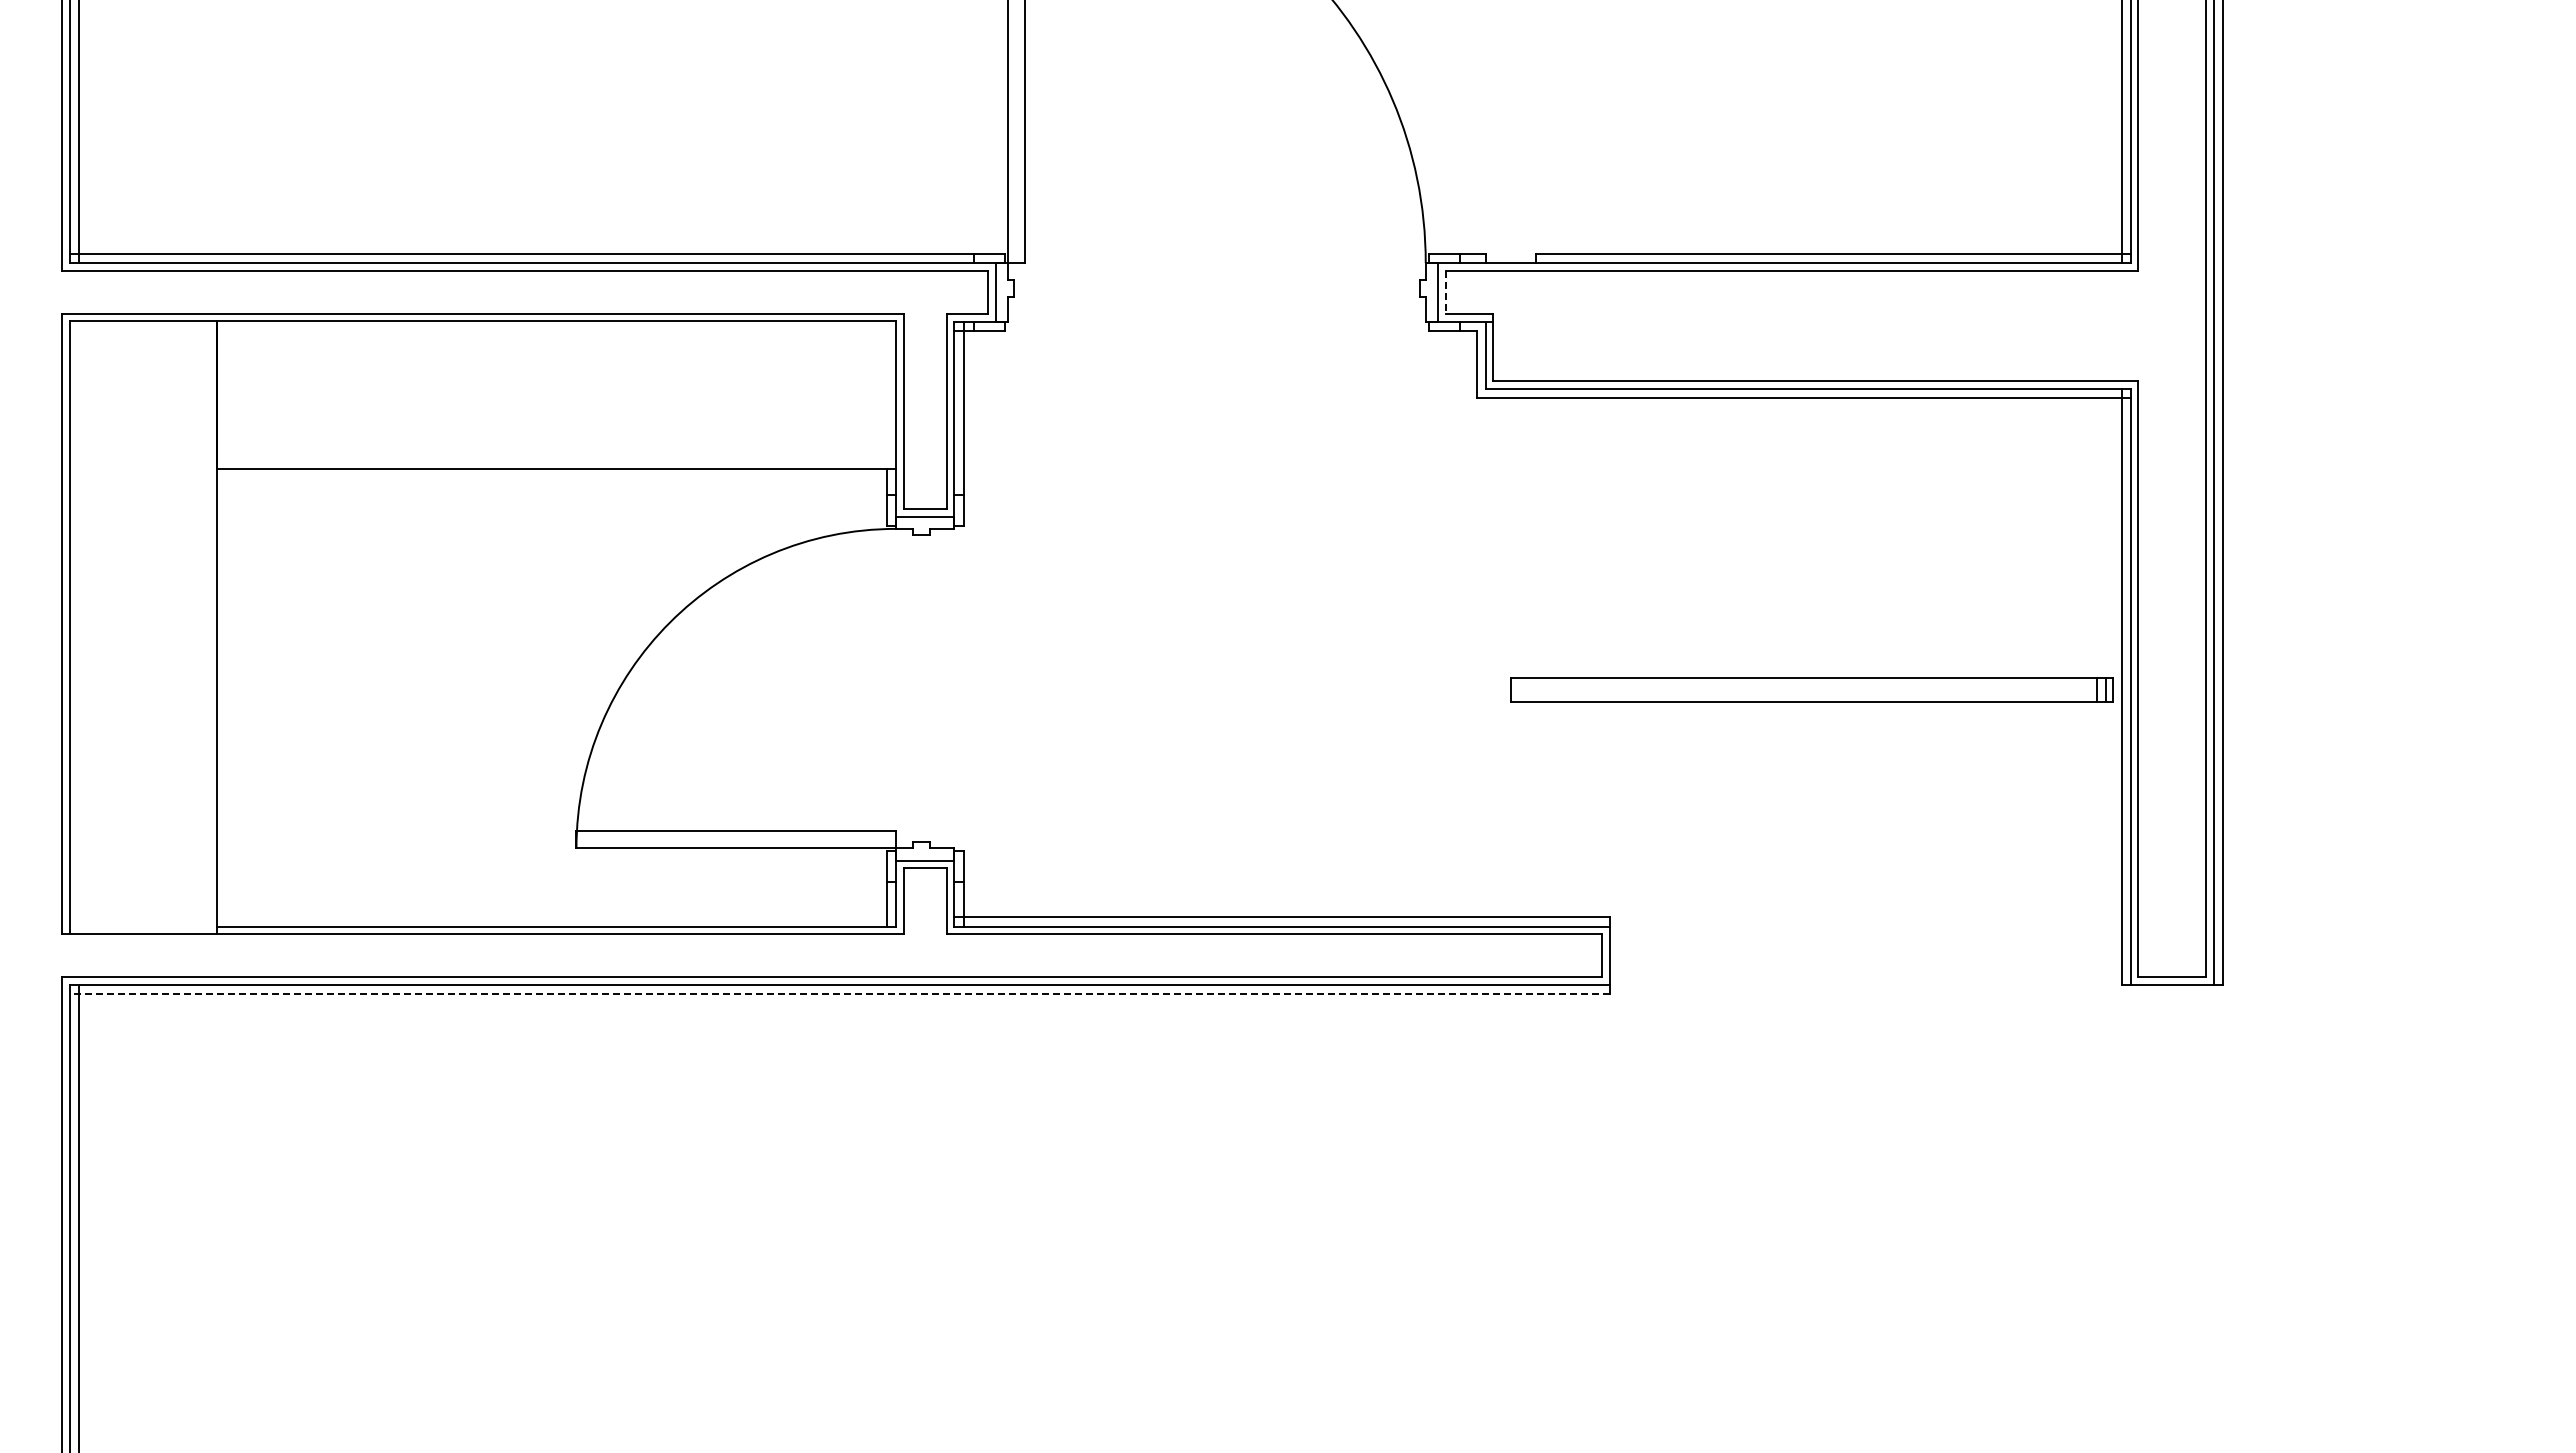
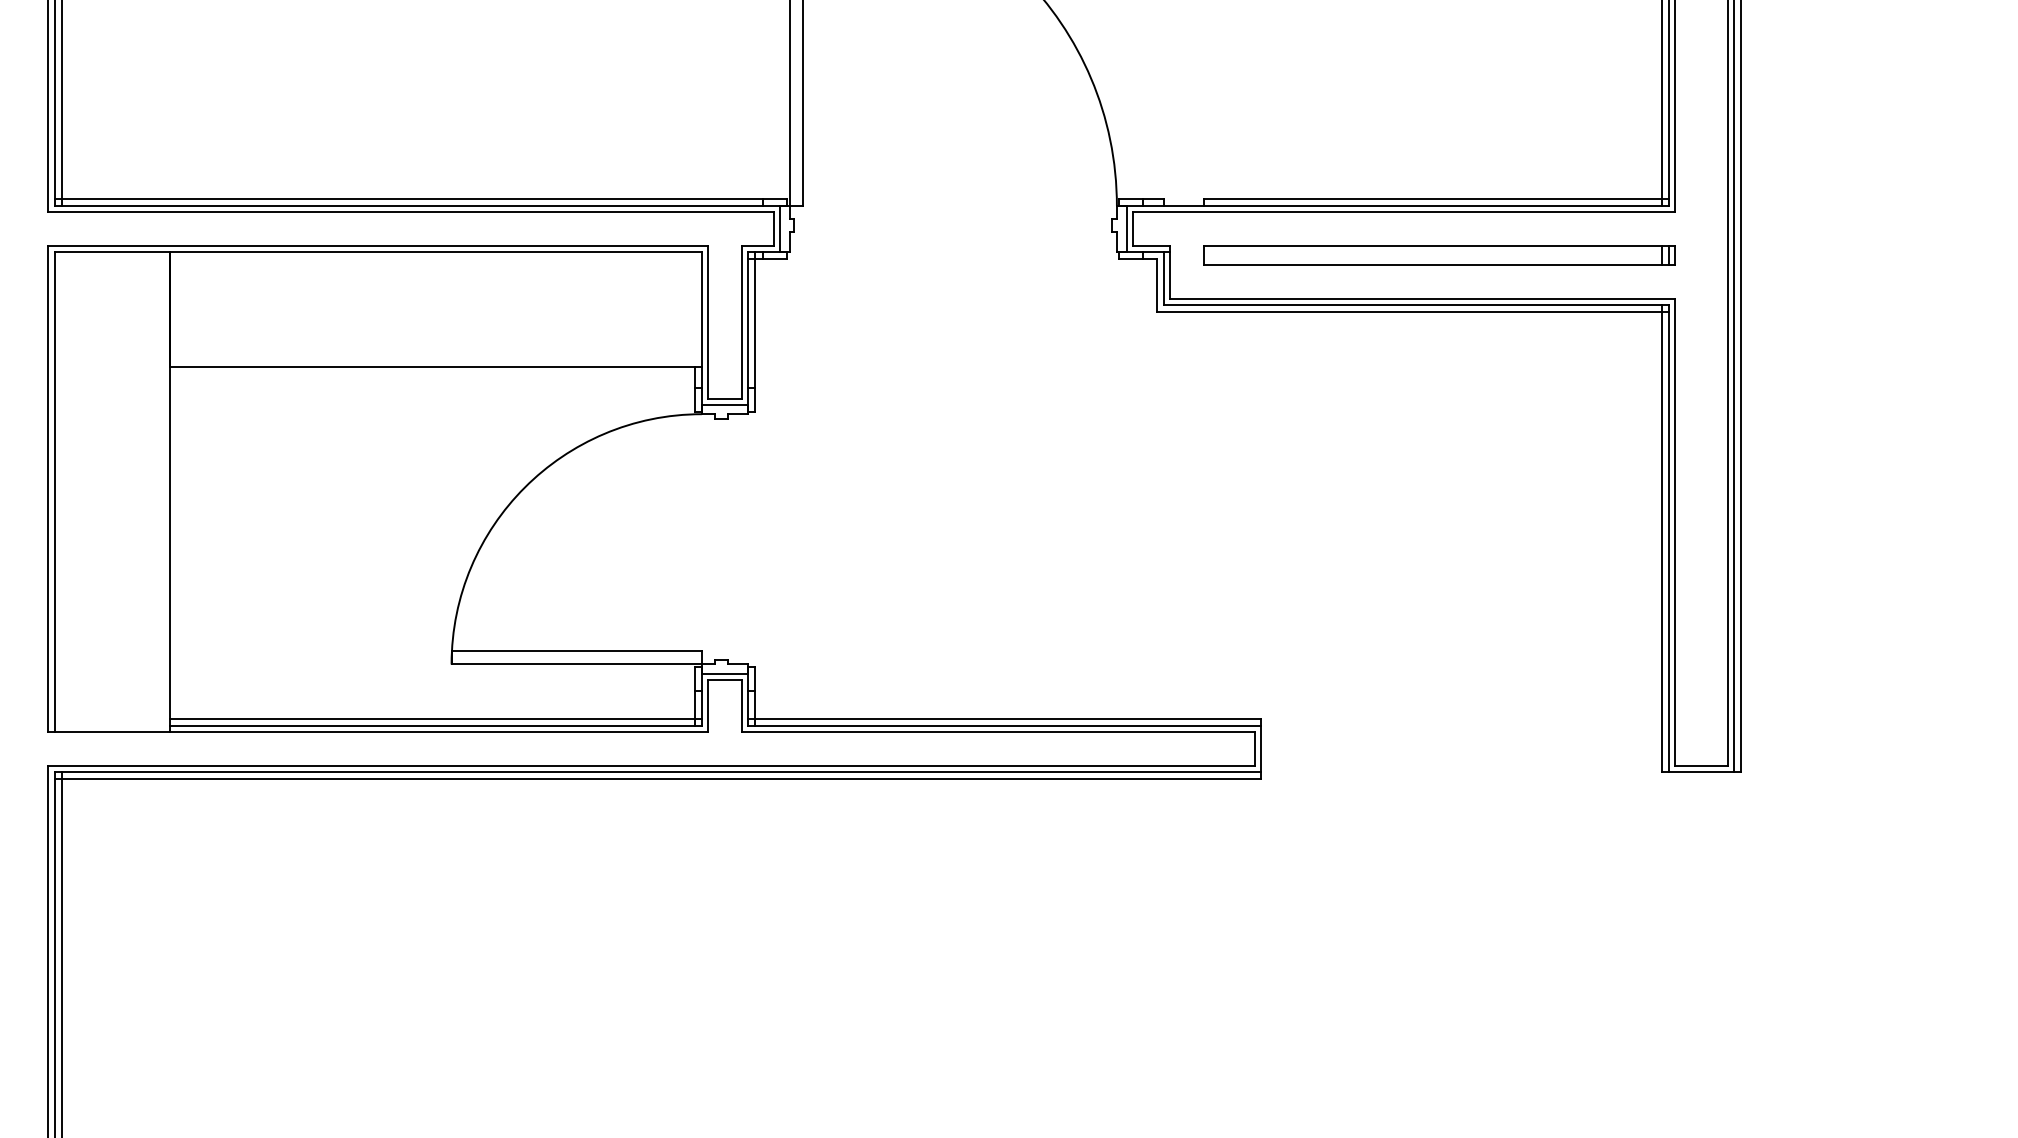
line: (1445, 292) -> (1132, 229), dashed -> solid
part: (1811, 689) -> (1438, 254), moved
line: (556, 917) -> (435, 718), added
line: (839, 994) -> (657, 778), dashed -> solid

